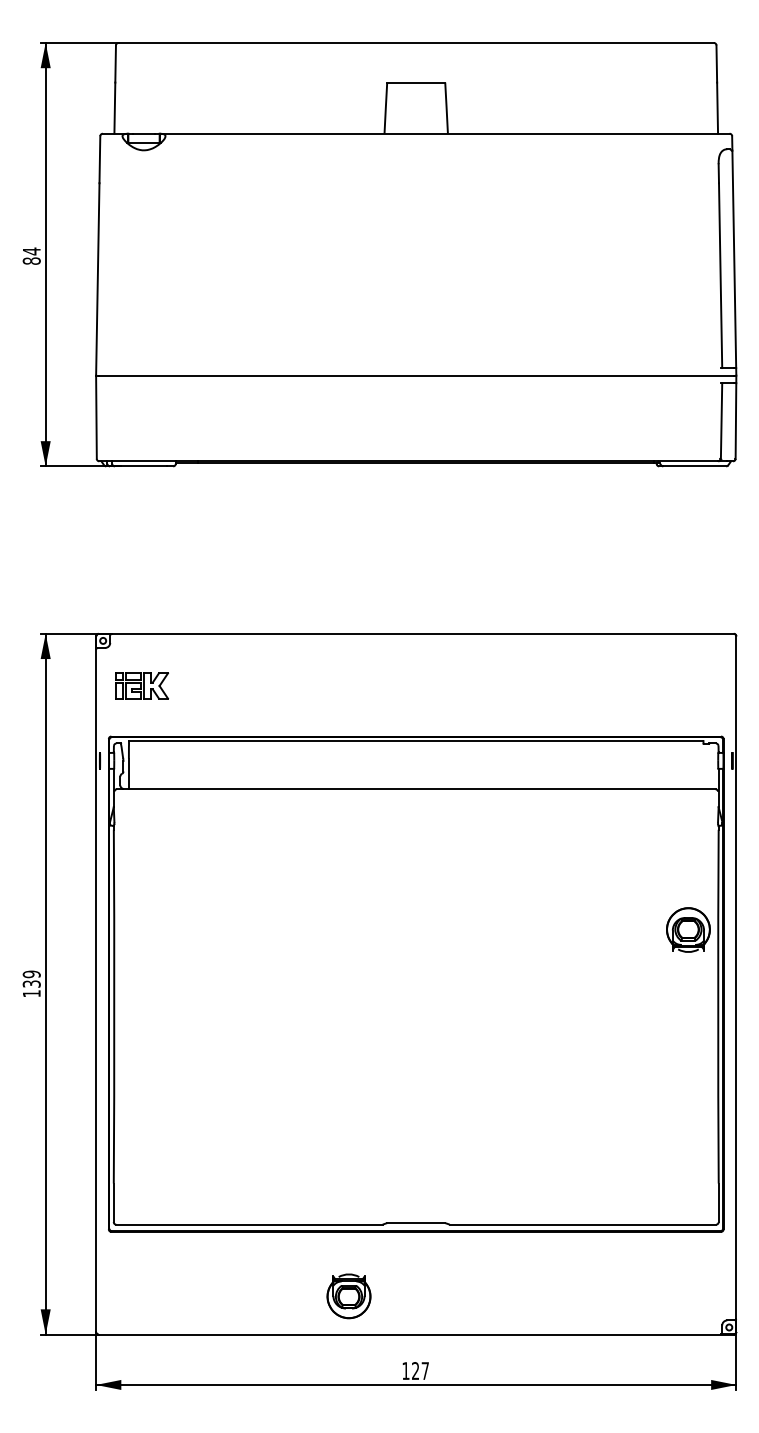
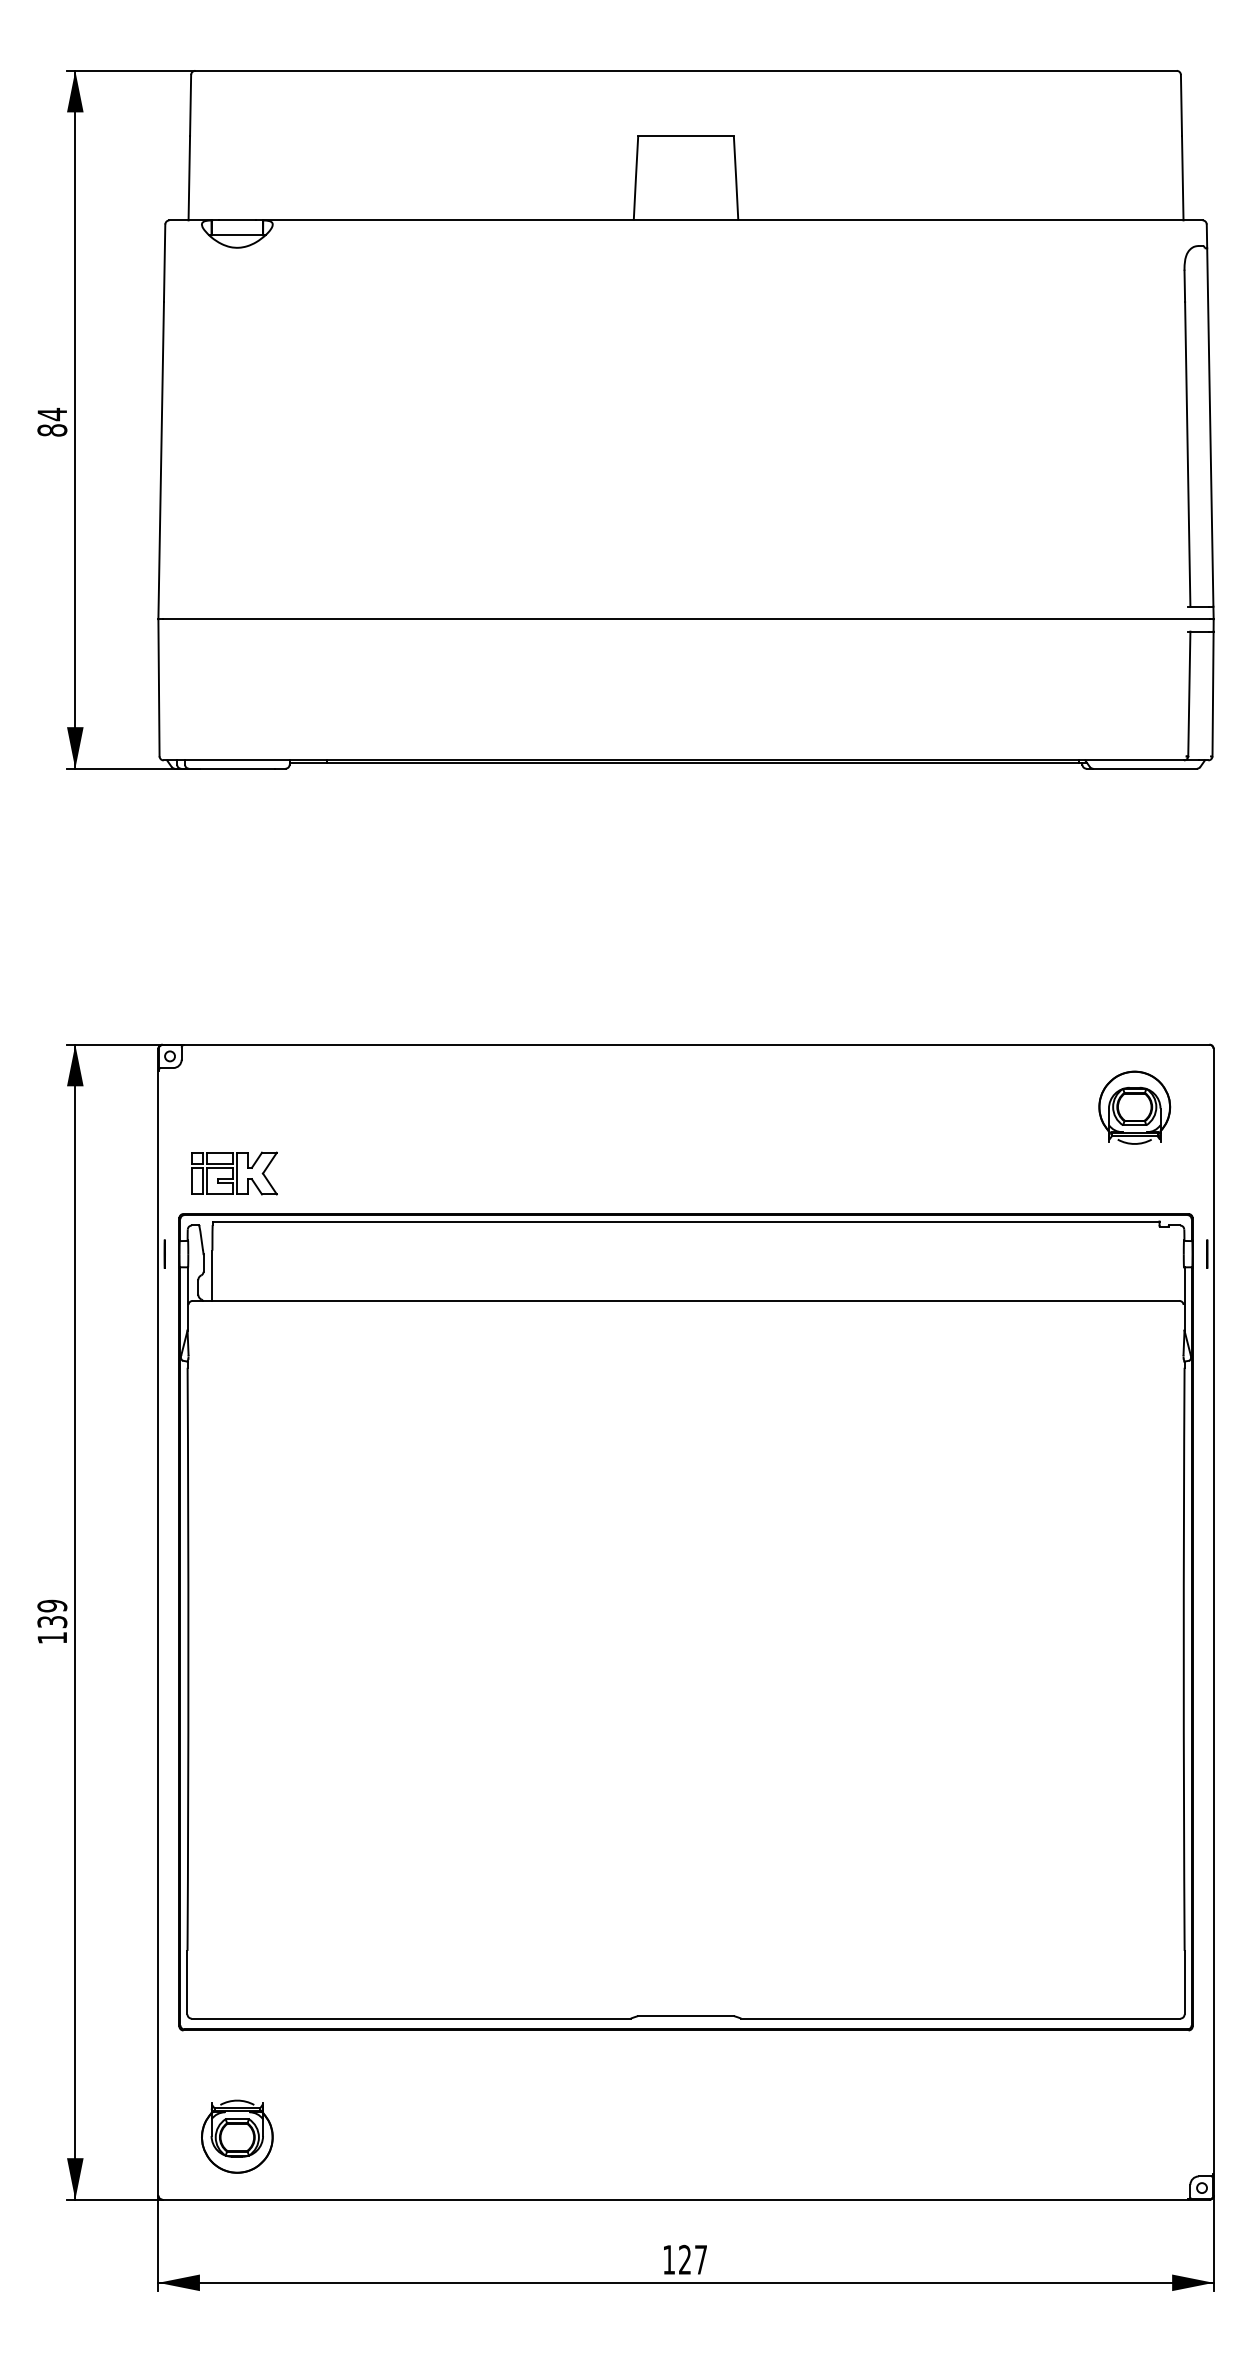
part: (141, 685) -> (233, 1172), moved
part: (688, 929) -> (1134, 1106), moved
part: (348, 1296) -> (236, 2137), moved

